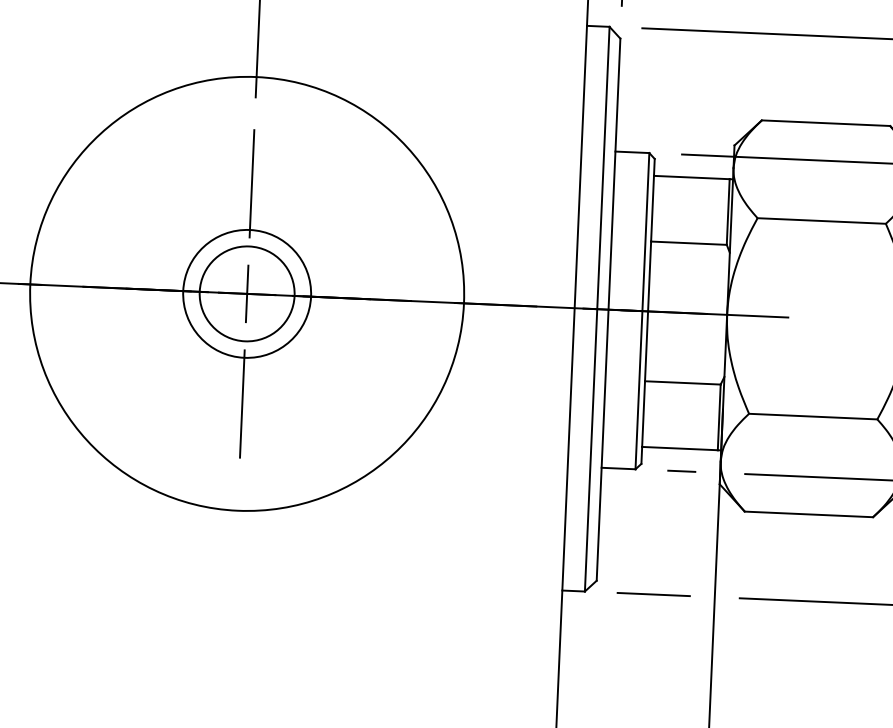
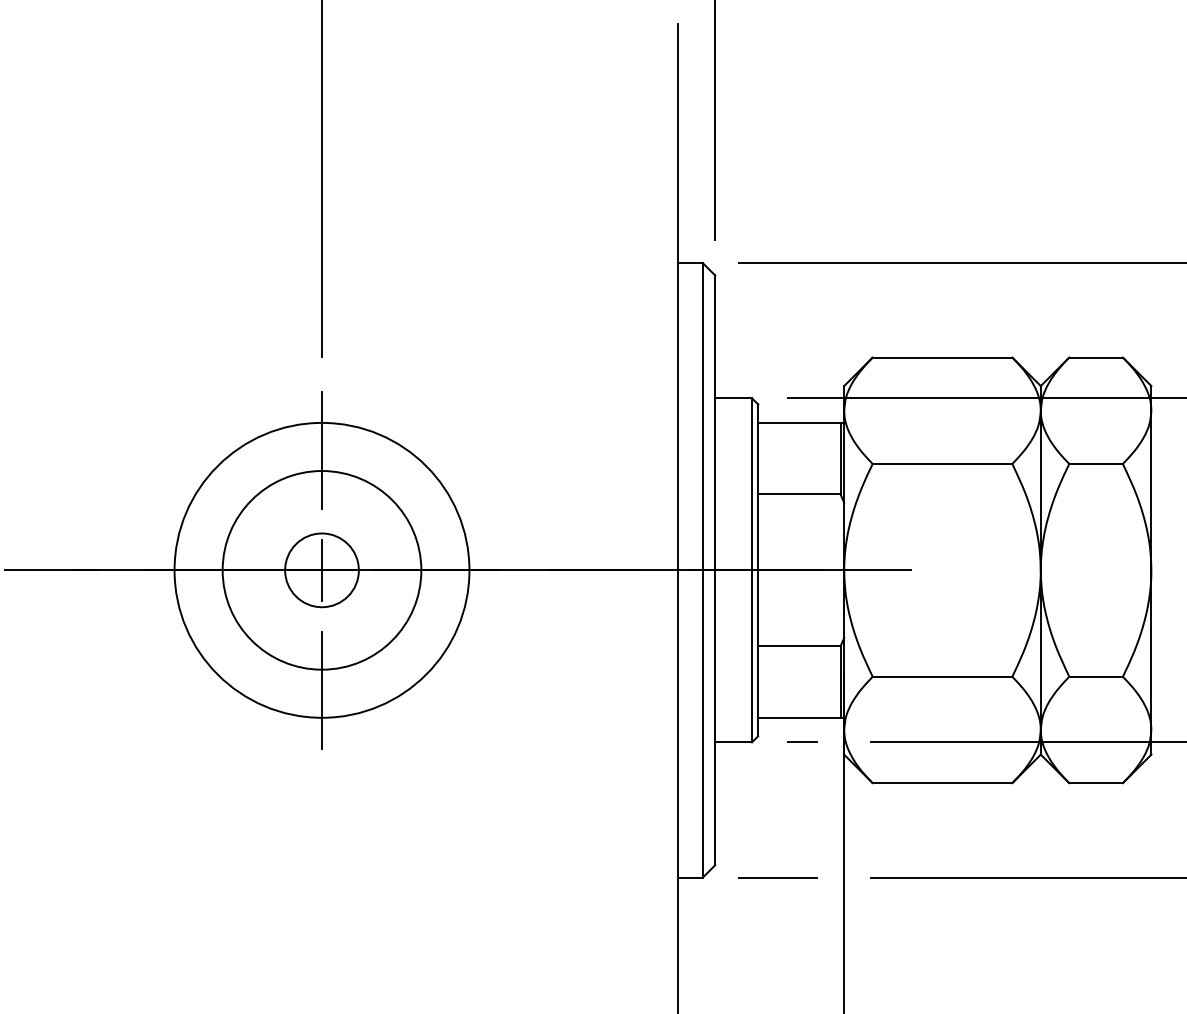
circle: (246, 293) -> (321, 569), size x0.62
circle: (246, 294) -> (321, 570), size x0.71
circle: (246, 294) -> (321, 570), size x1.43

